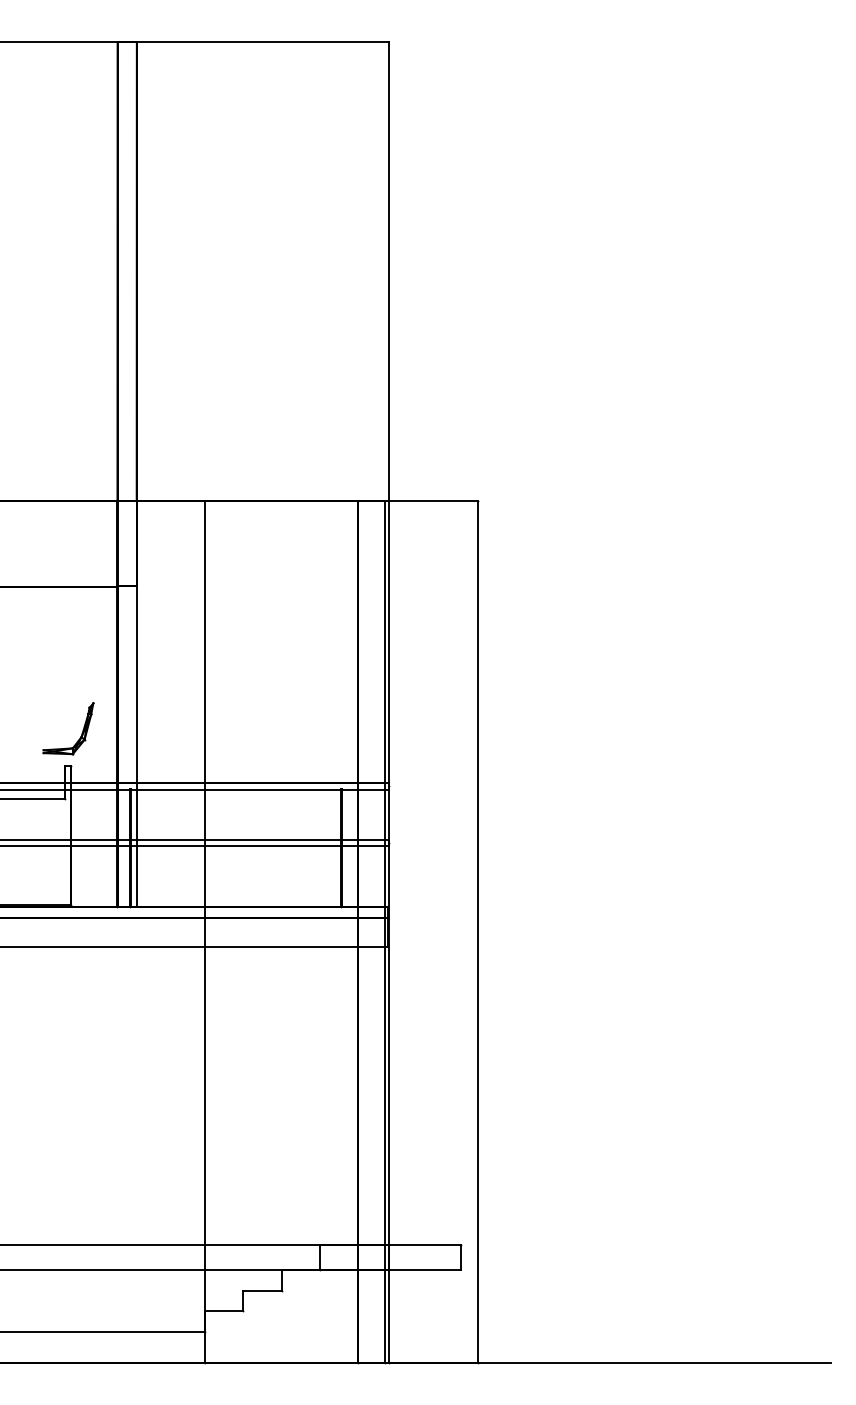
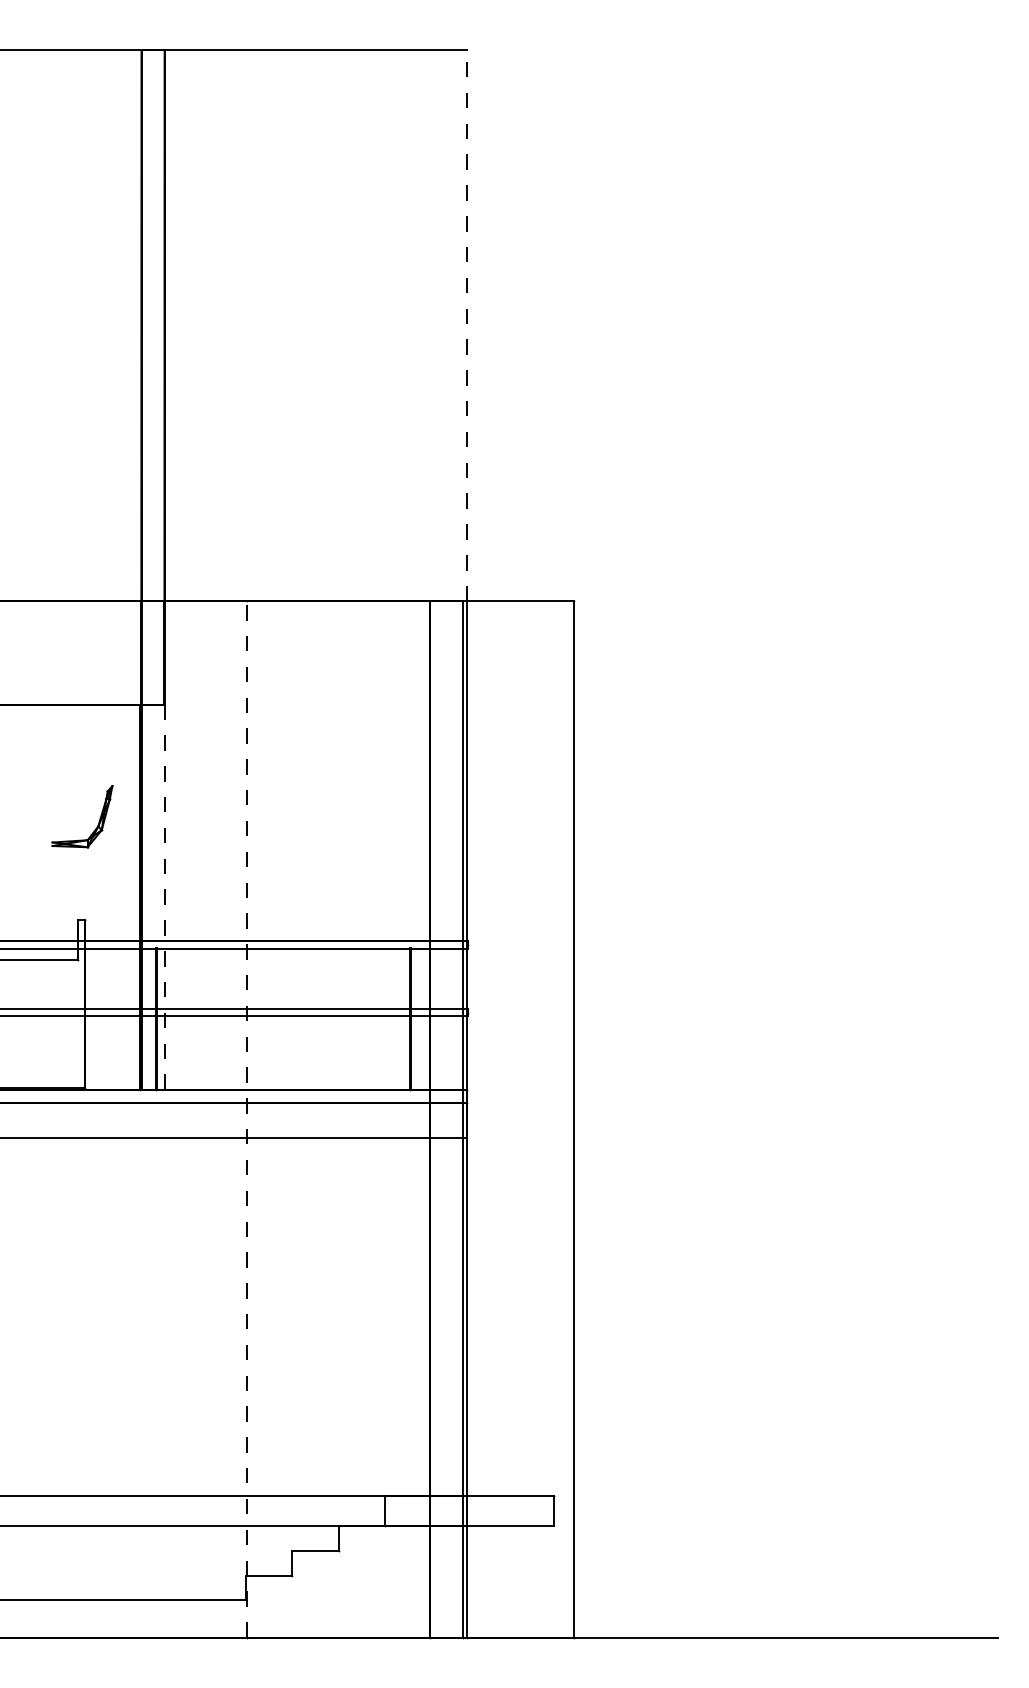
line: (388, 270) -> (467, 324), solid -> dashed
part: (81, 733) -> (98, 822), moved
line: (136, 746) -> (164, 896), solid -> dashed
line: (205, 931) -> (247, 1119), solid -> dashed

